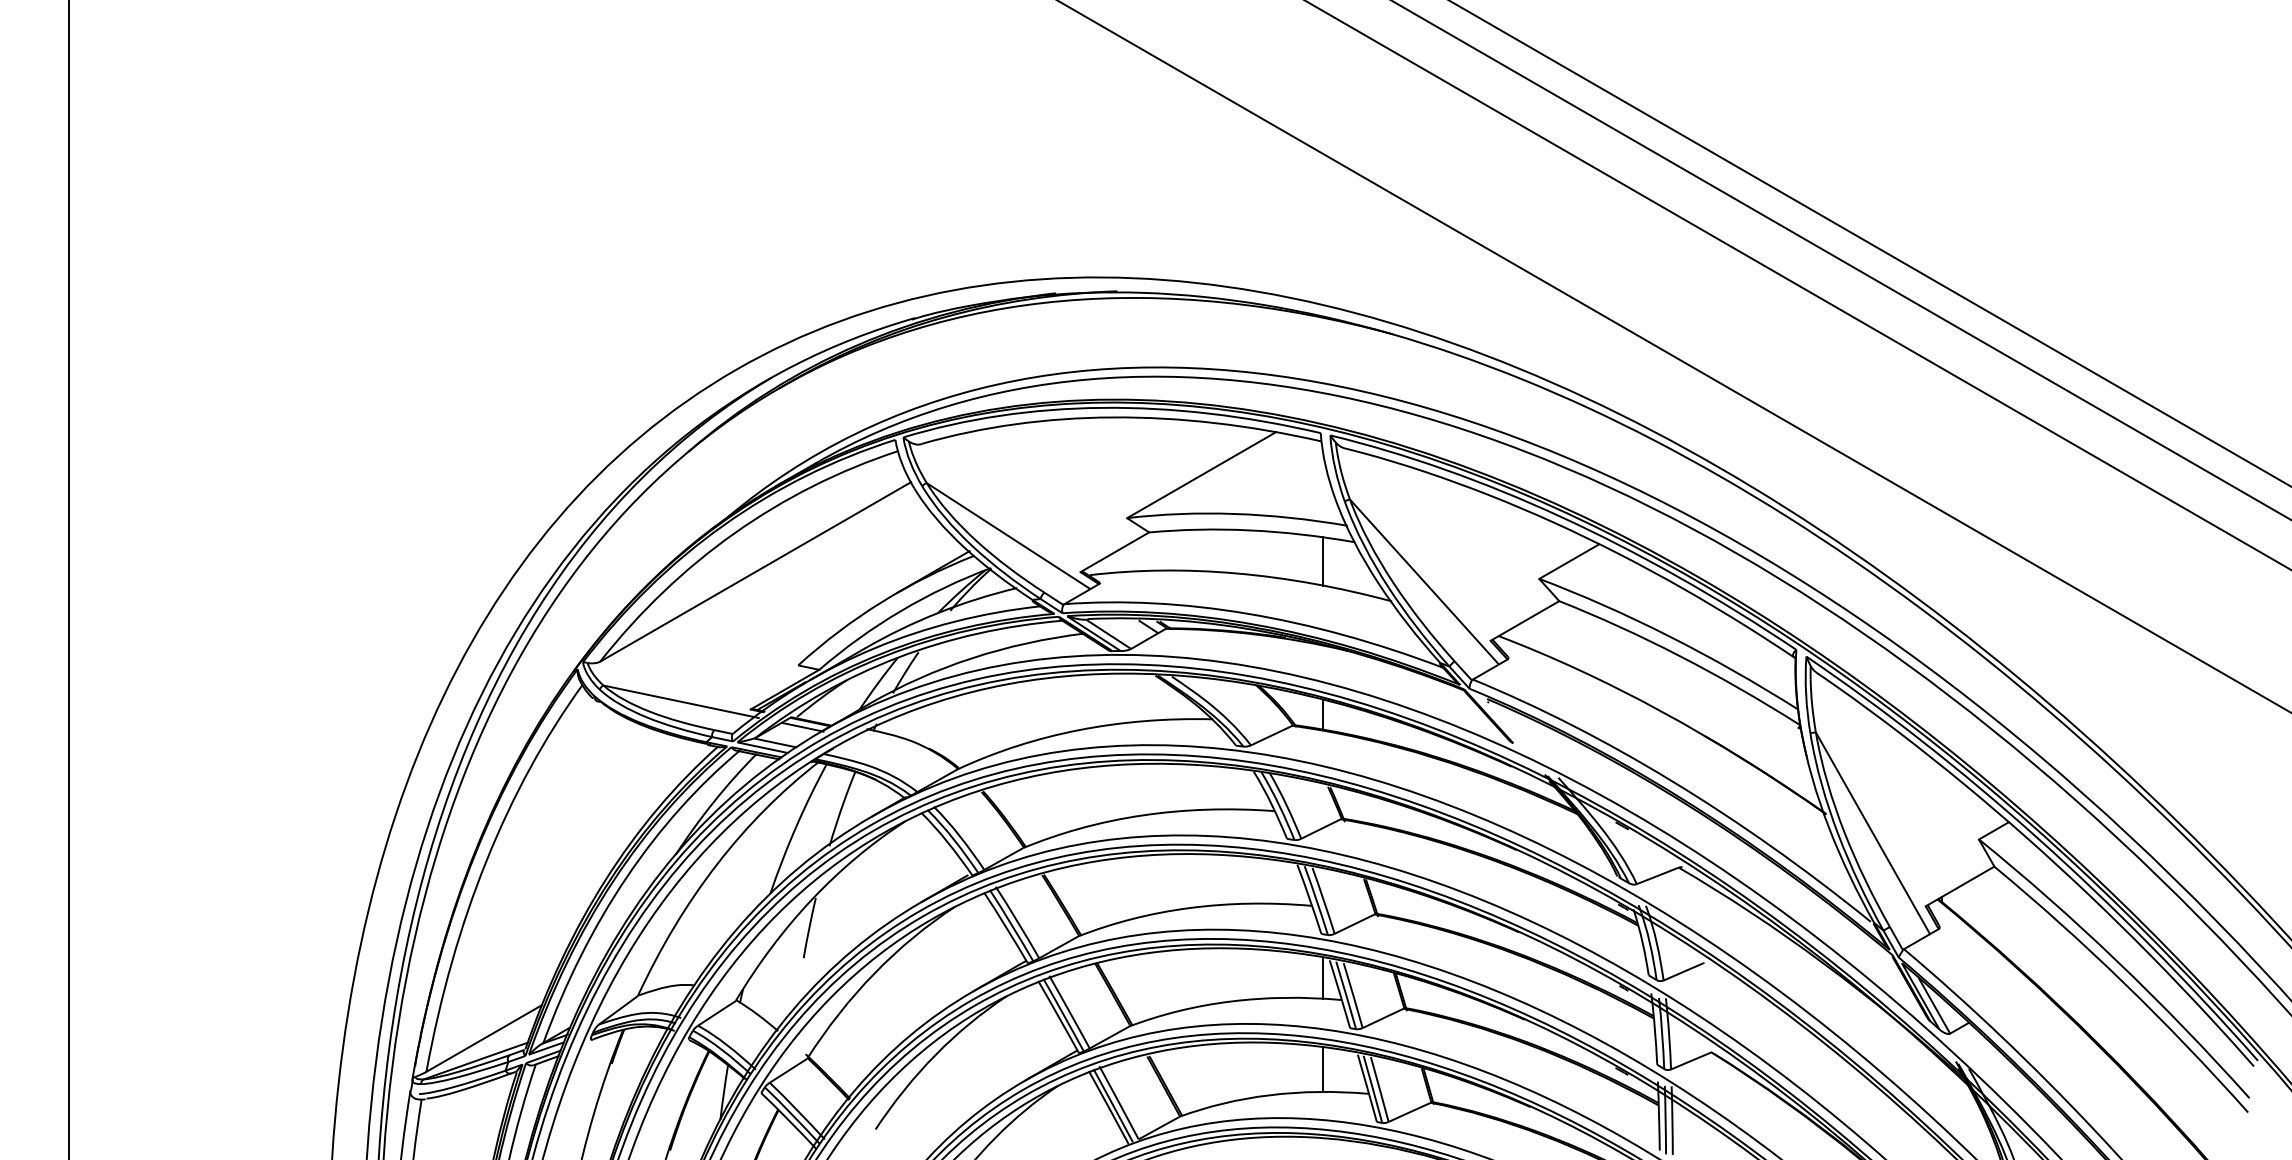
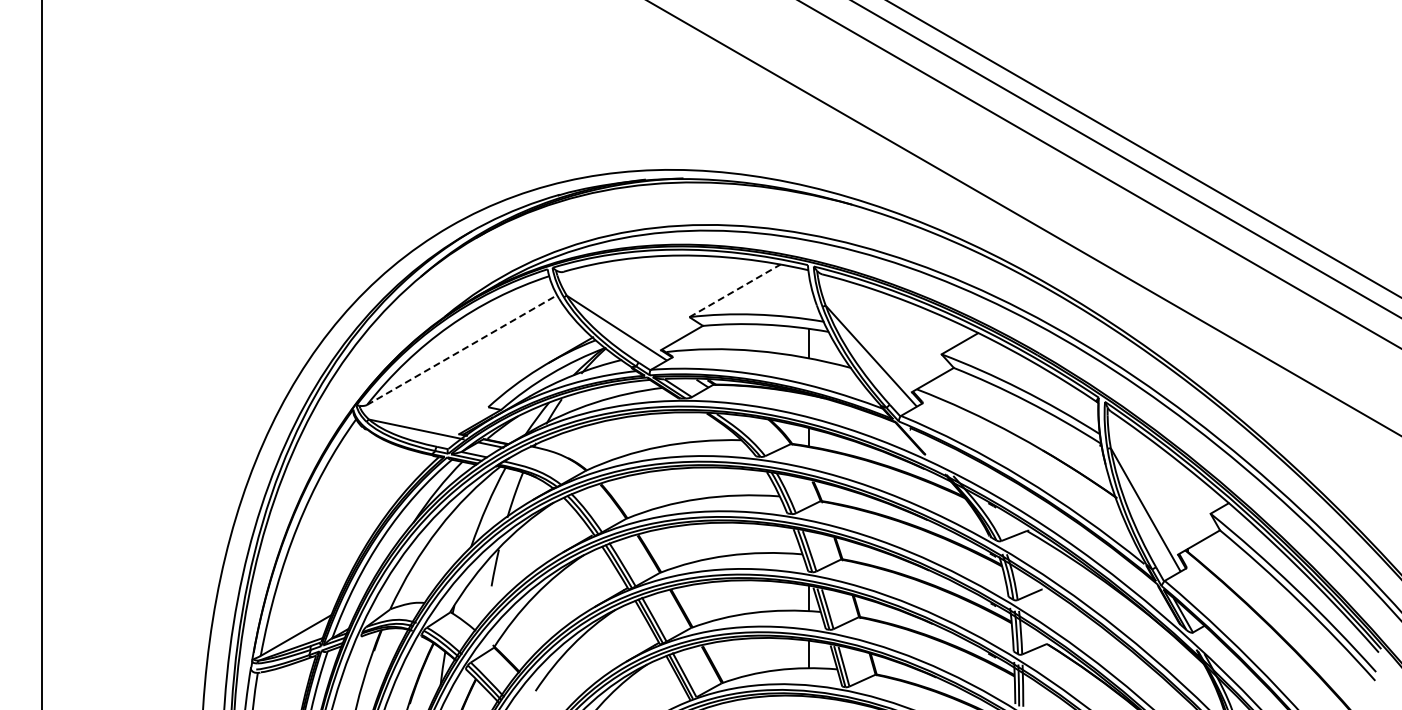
line: (1202, 474) -> (735, 290), solid -> dashed
line: (756, 572) -> (462, 350), solid -> dashed

